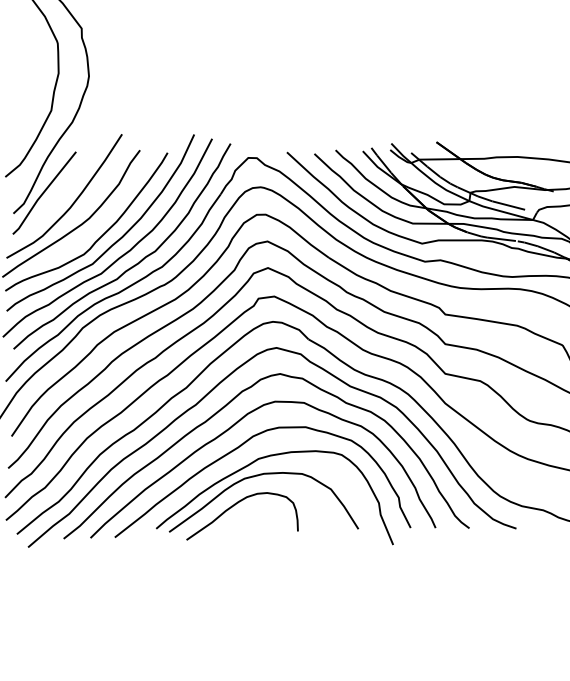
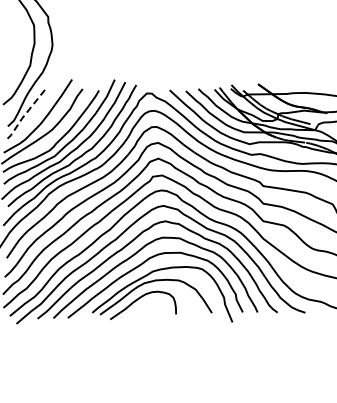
line: (41, 195) -> (24, 115), solid -> dashed

